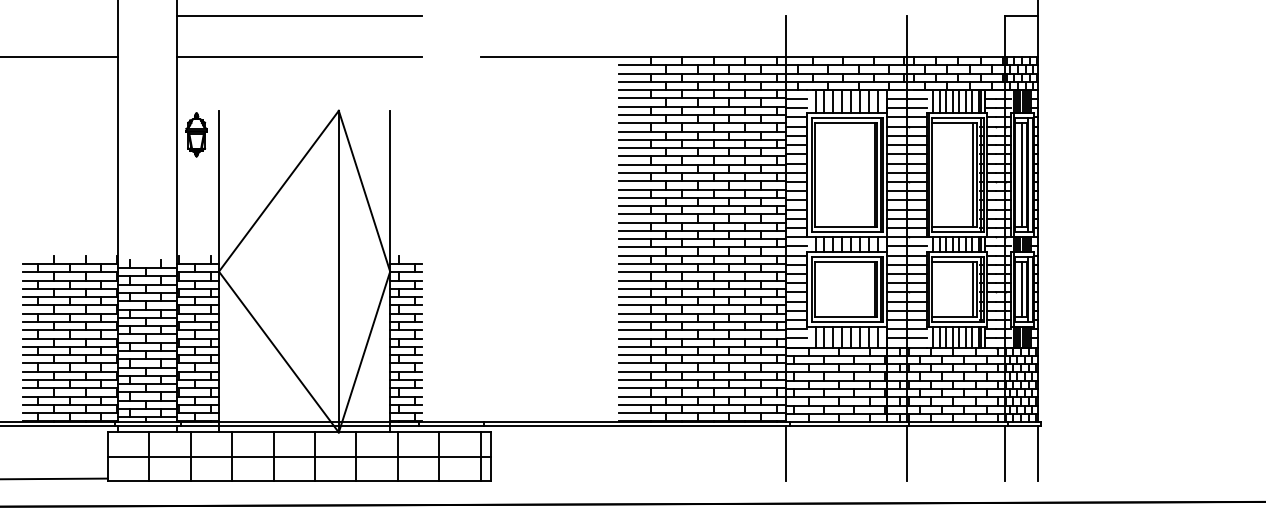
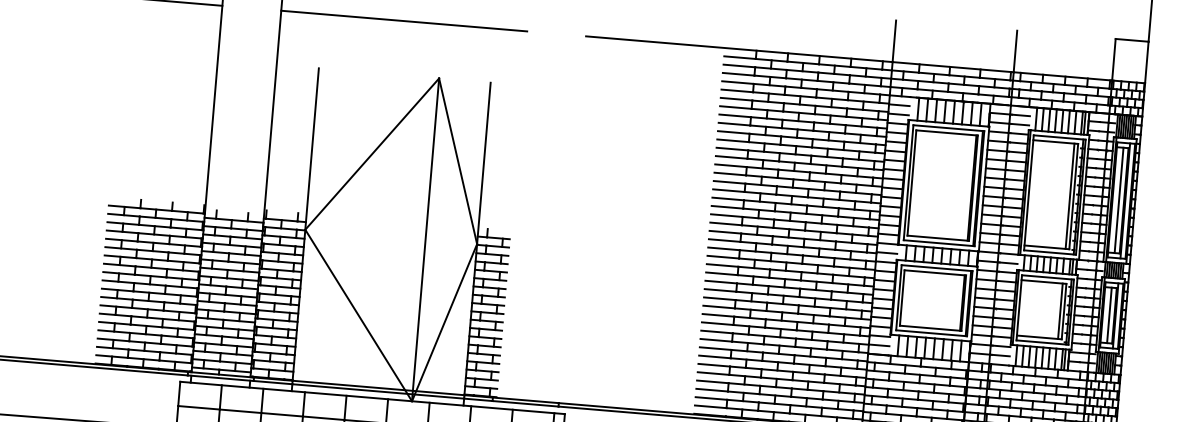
part: (196, 134) -> (294, 90), removed

